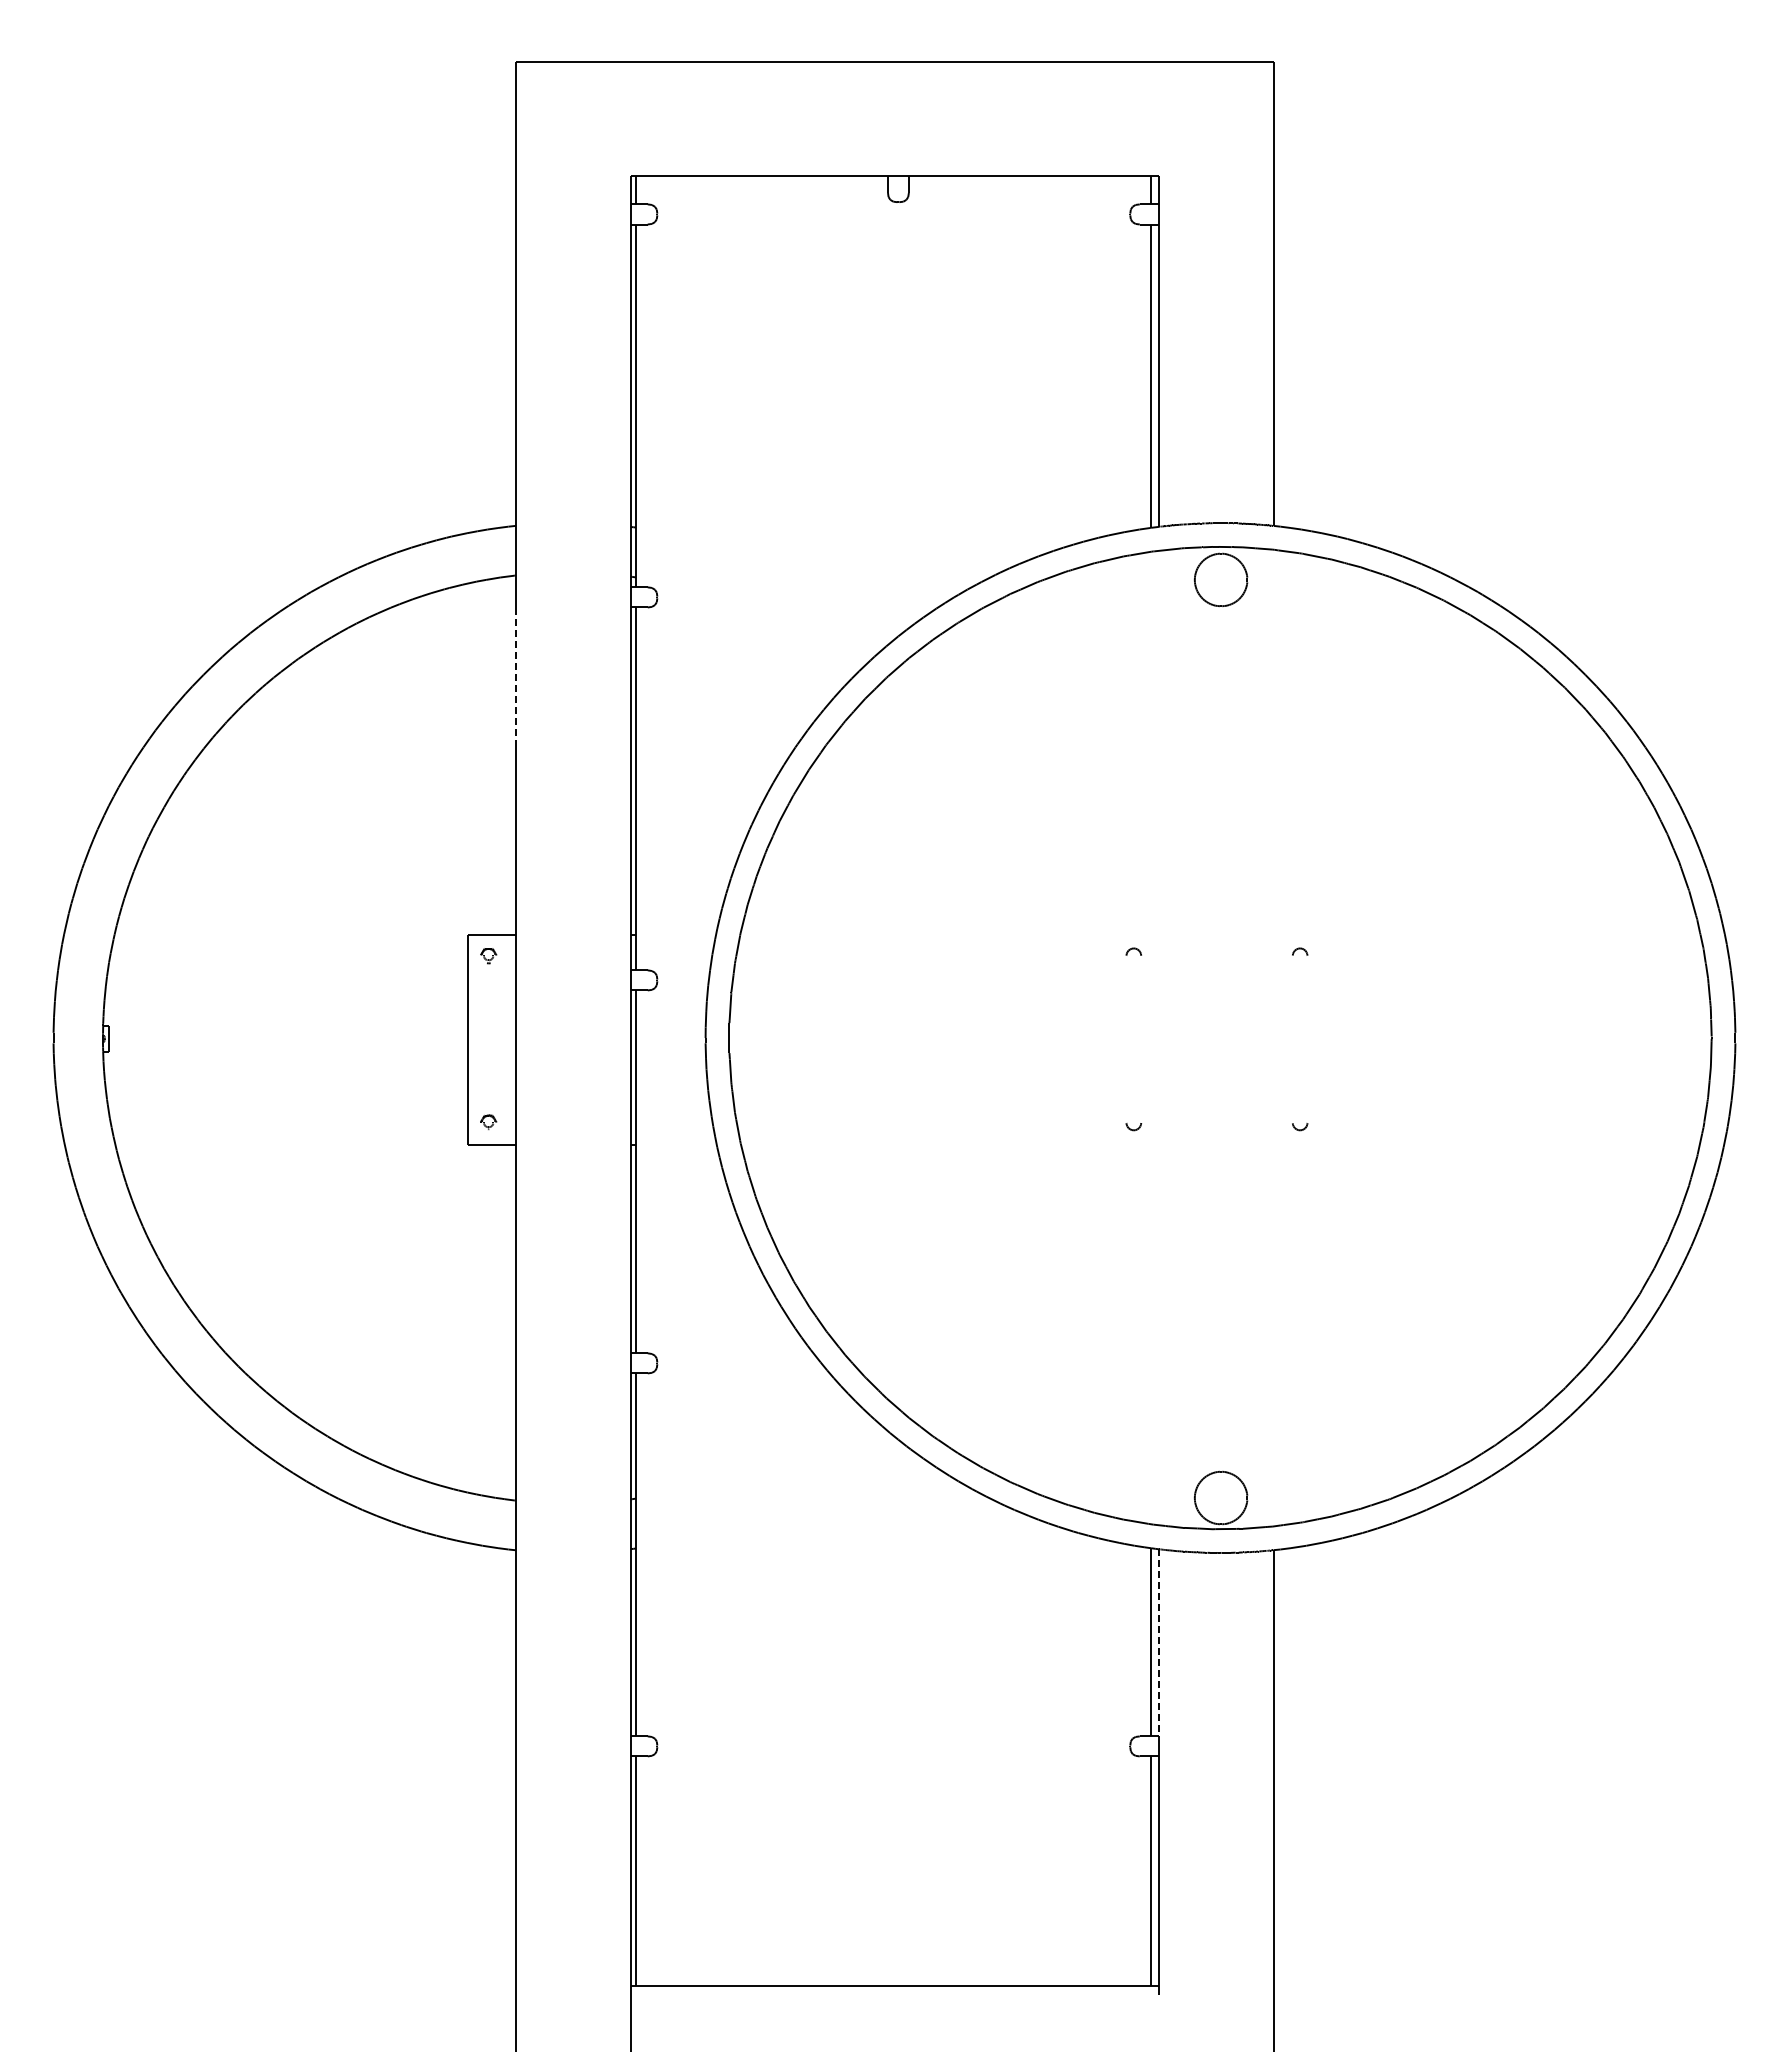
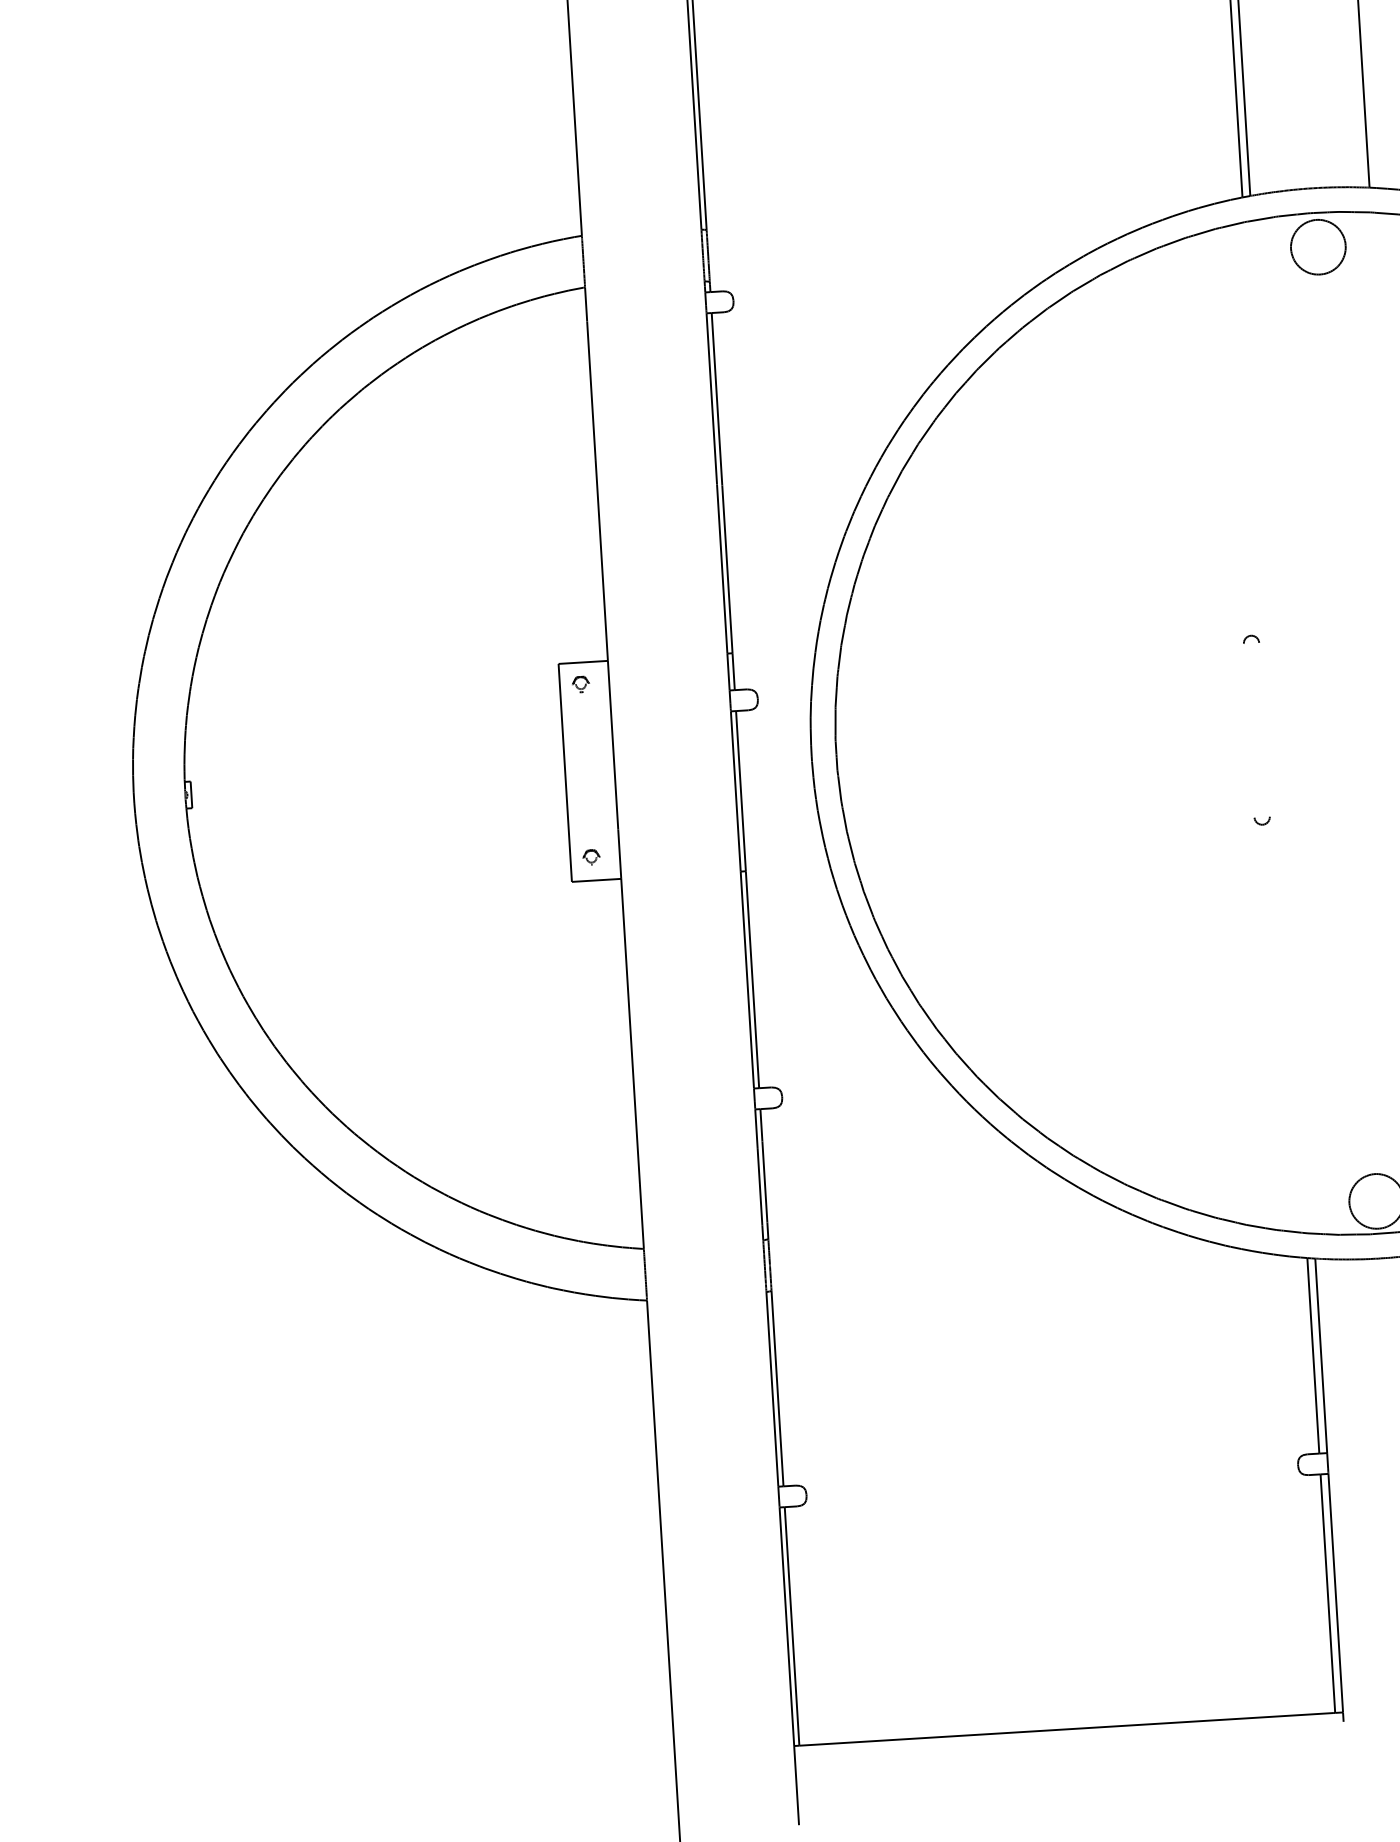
line: (515, 674) -> (590, 390), dashed -> solid
line: (1158, 1642) -> (1320, 1355), dashed -> solid

